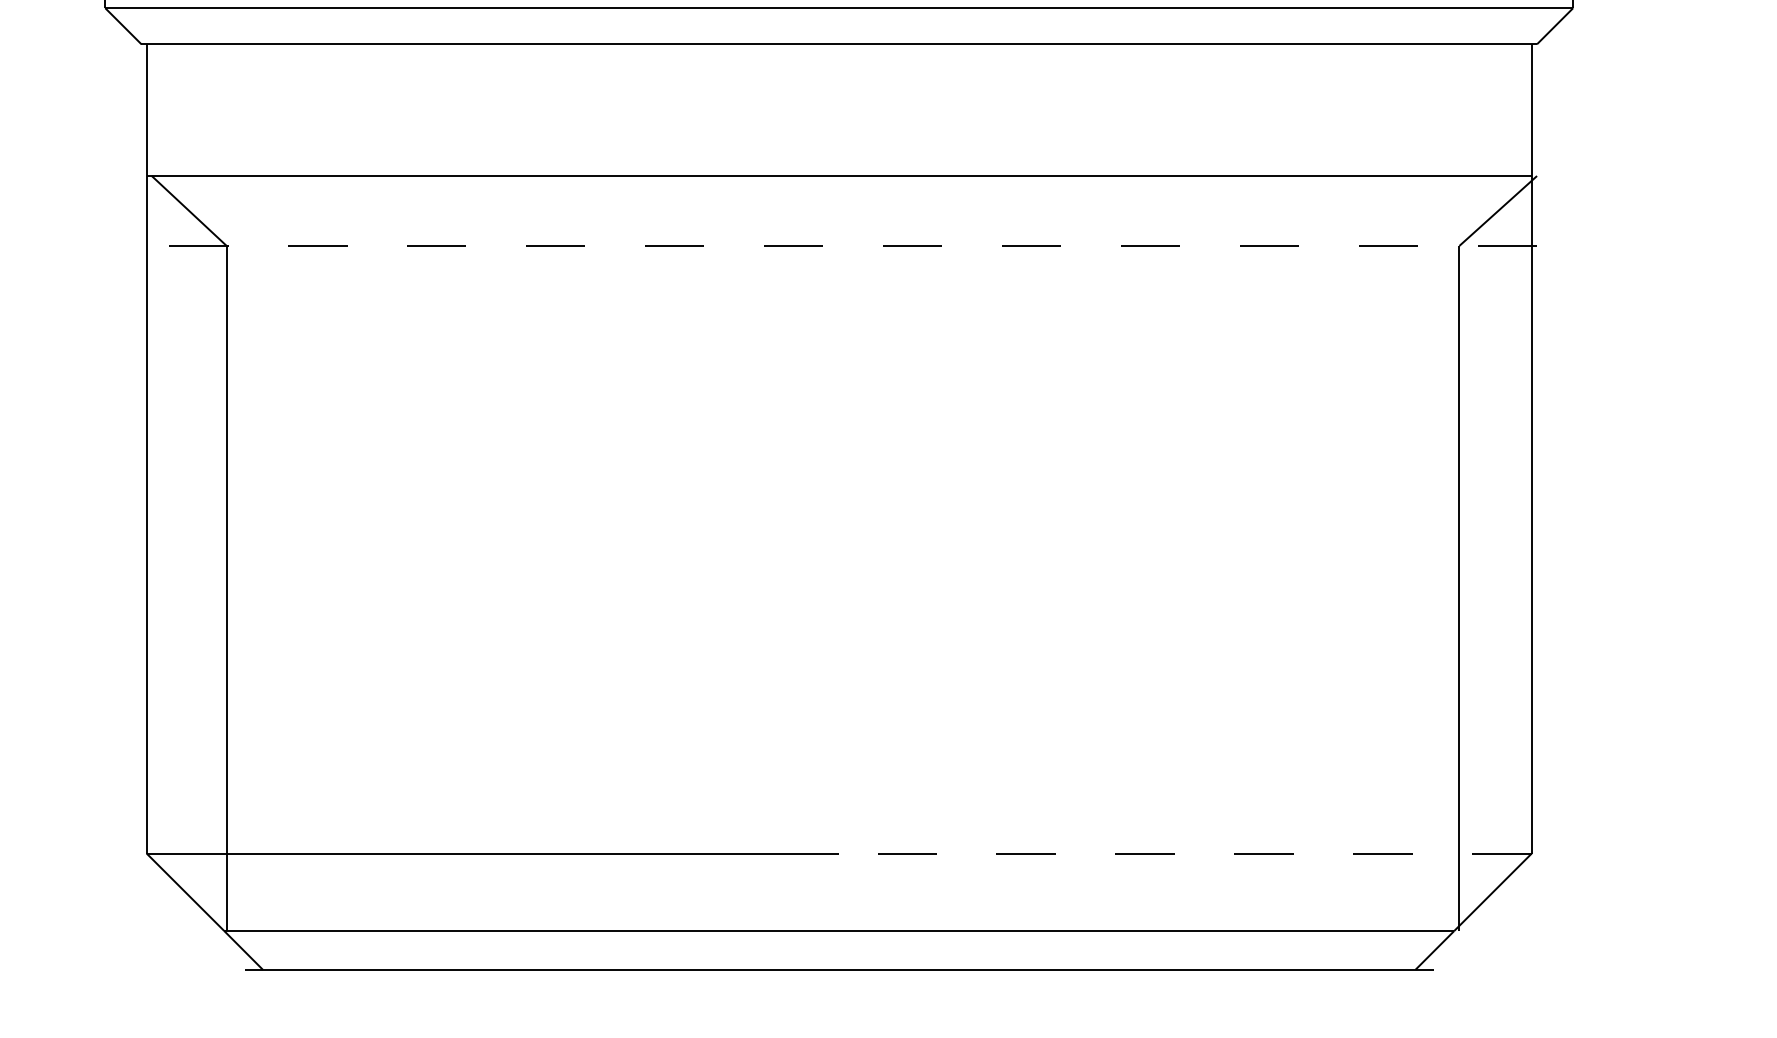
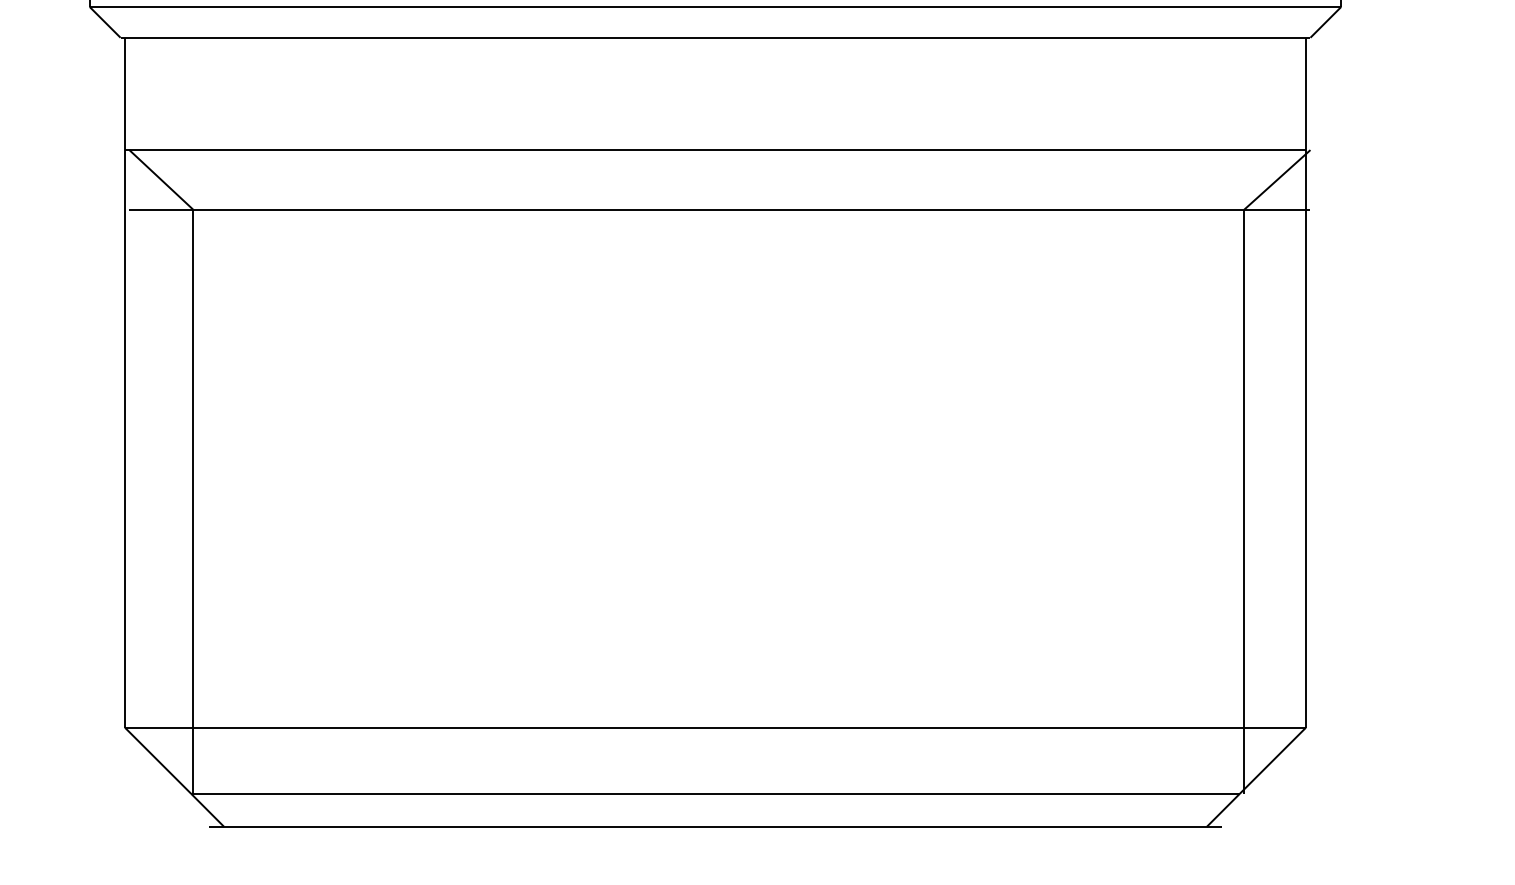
line: (844, 245) -> (719, 209), dashed -> solid
line: (1184, 853) -> (1009, 727), dashed -> solid

